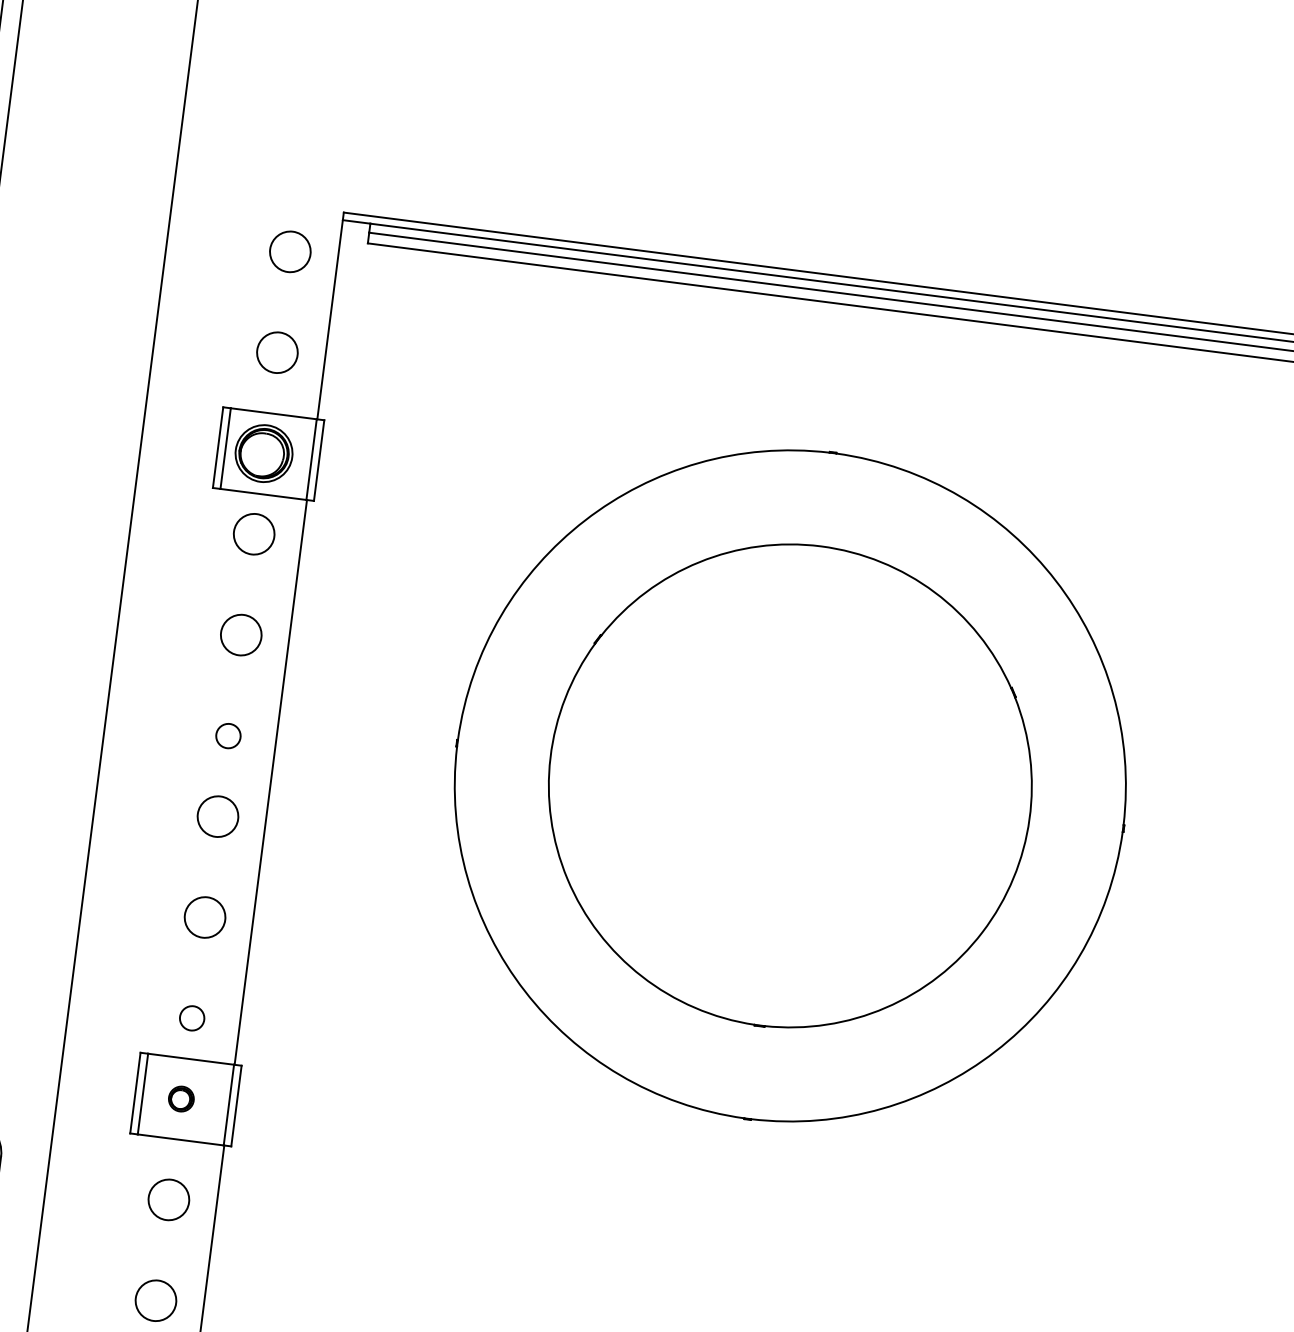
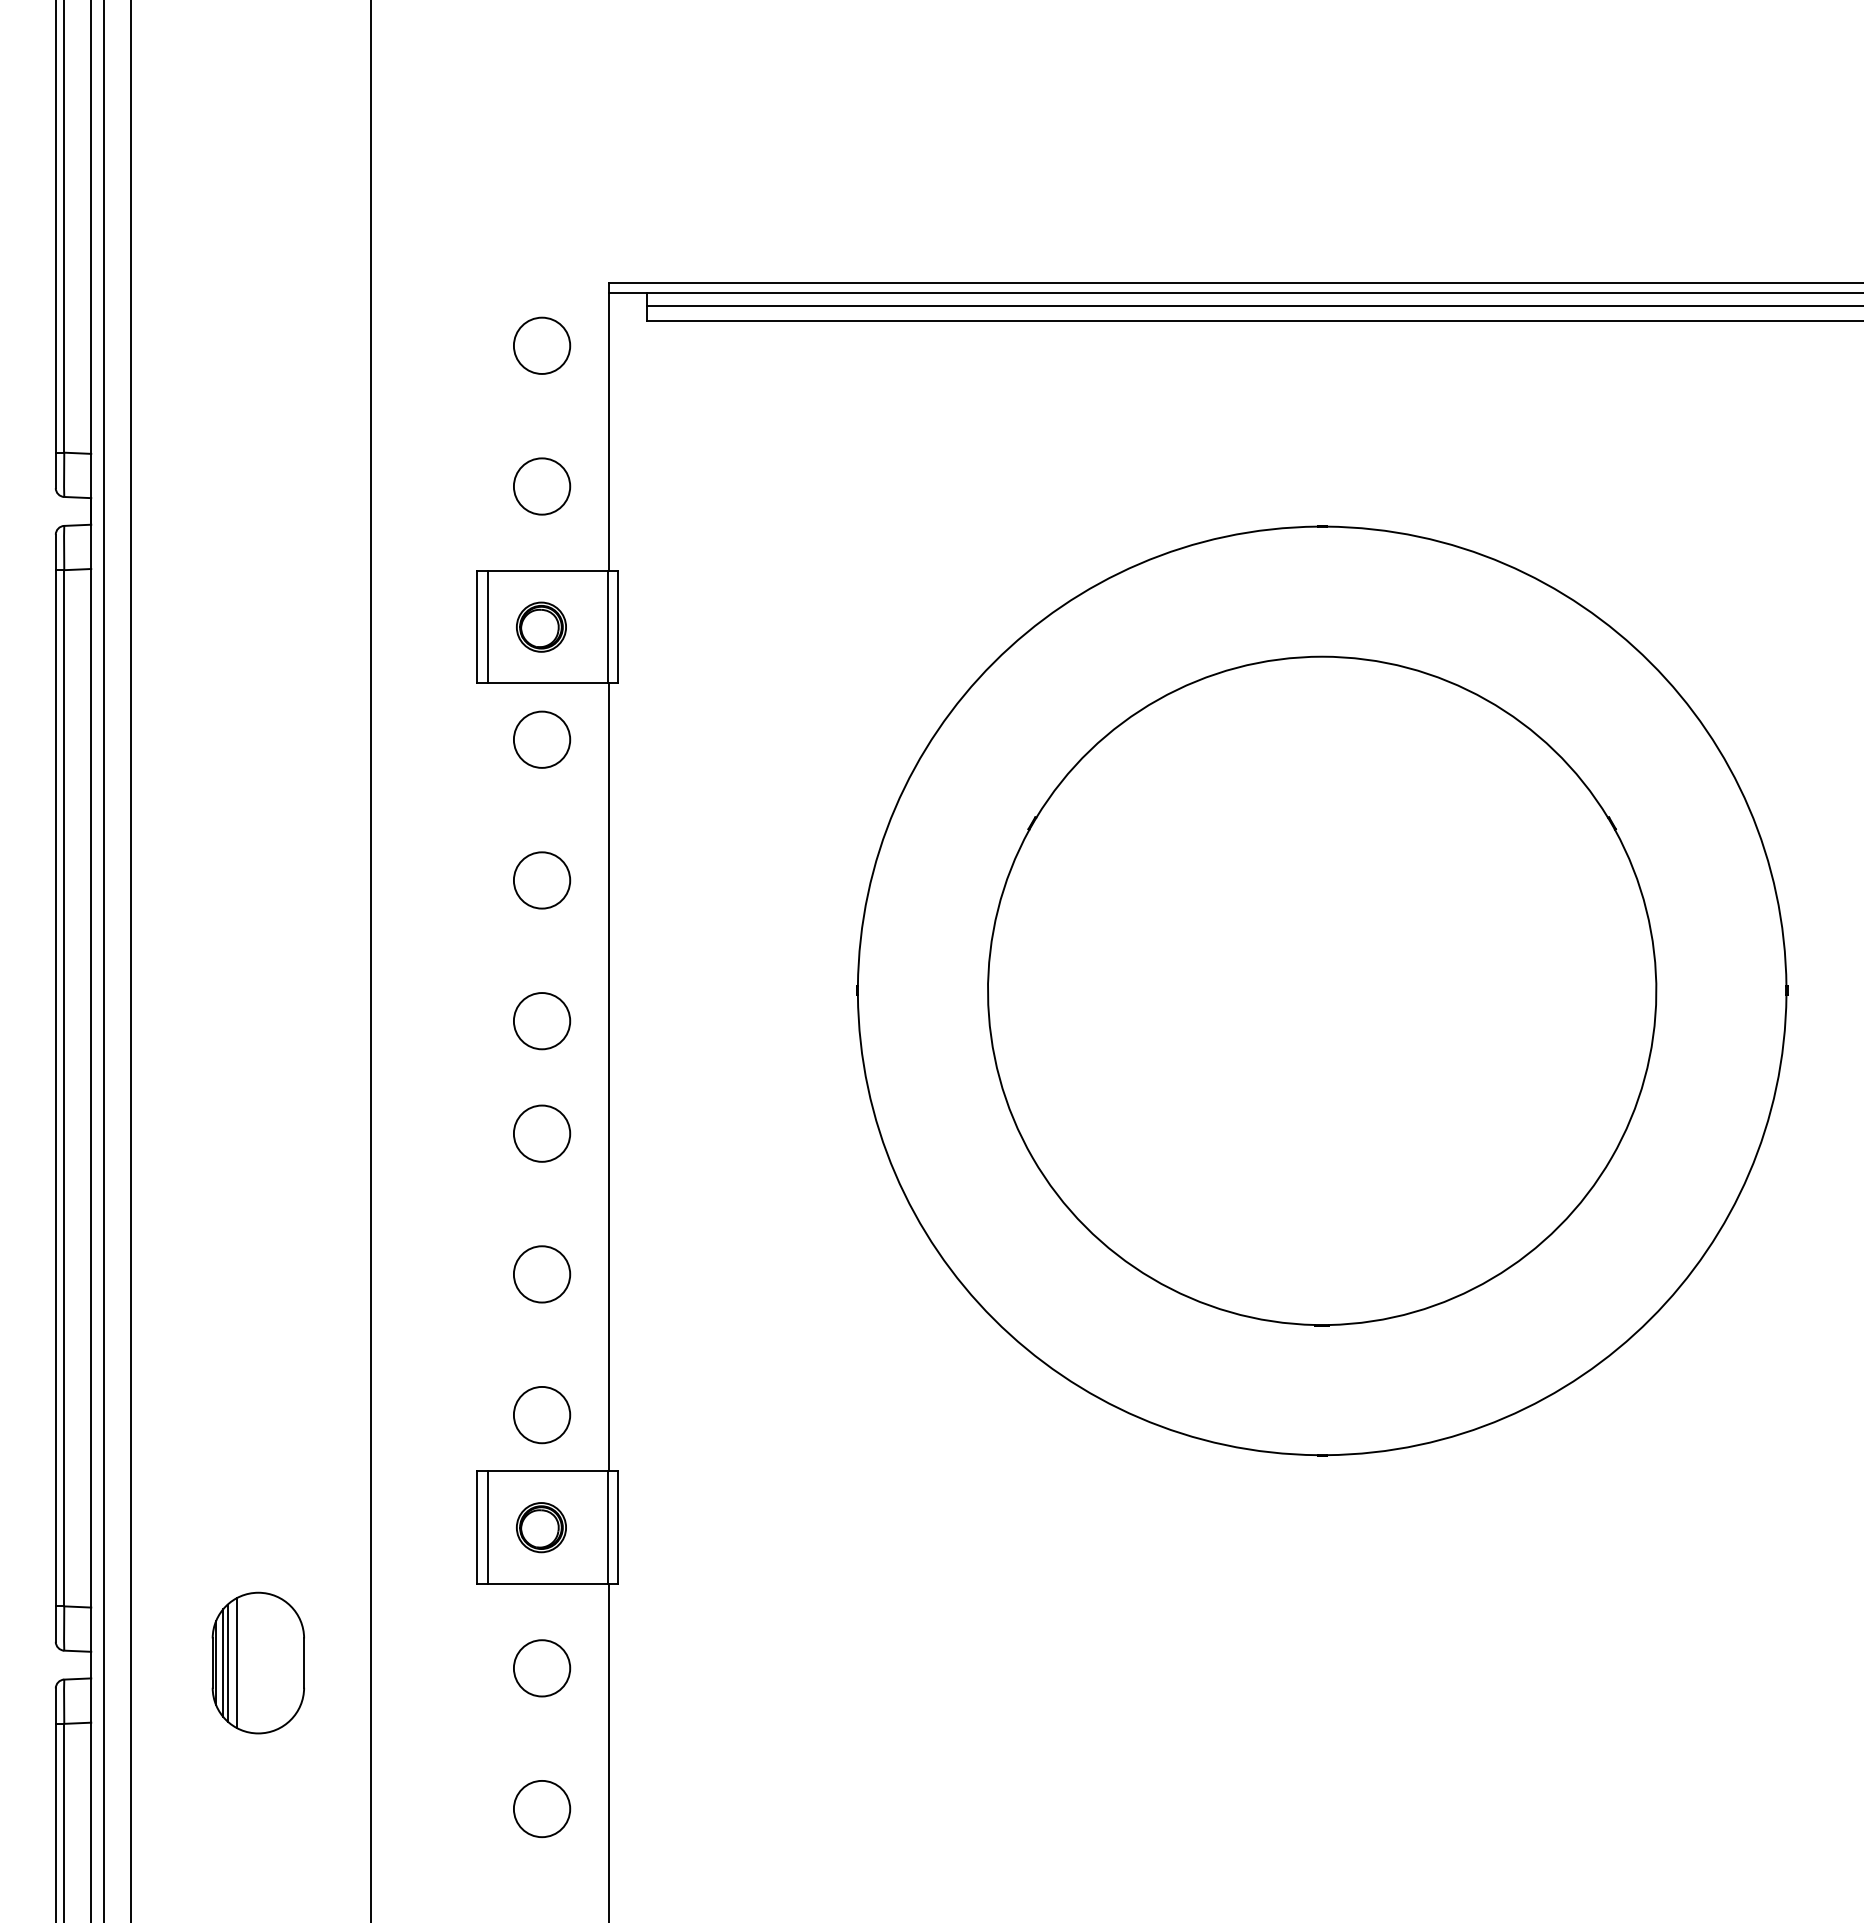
part: (264, 453) -> (541, 626), size x0.62
circle: (228, 736) -> (542, 1021), size x1.67
circle: (191, 1017) -> (541, 1414), size x1.67
part: (181, 1098) -> (541, 1527), size x1.43

